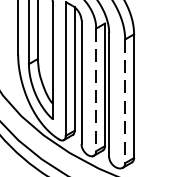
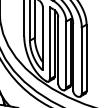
line: (96, 89) -> (66, 54), dashed -> solid
line: (124, 102) -> (81, 61), dashed -> solid

